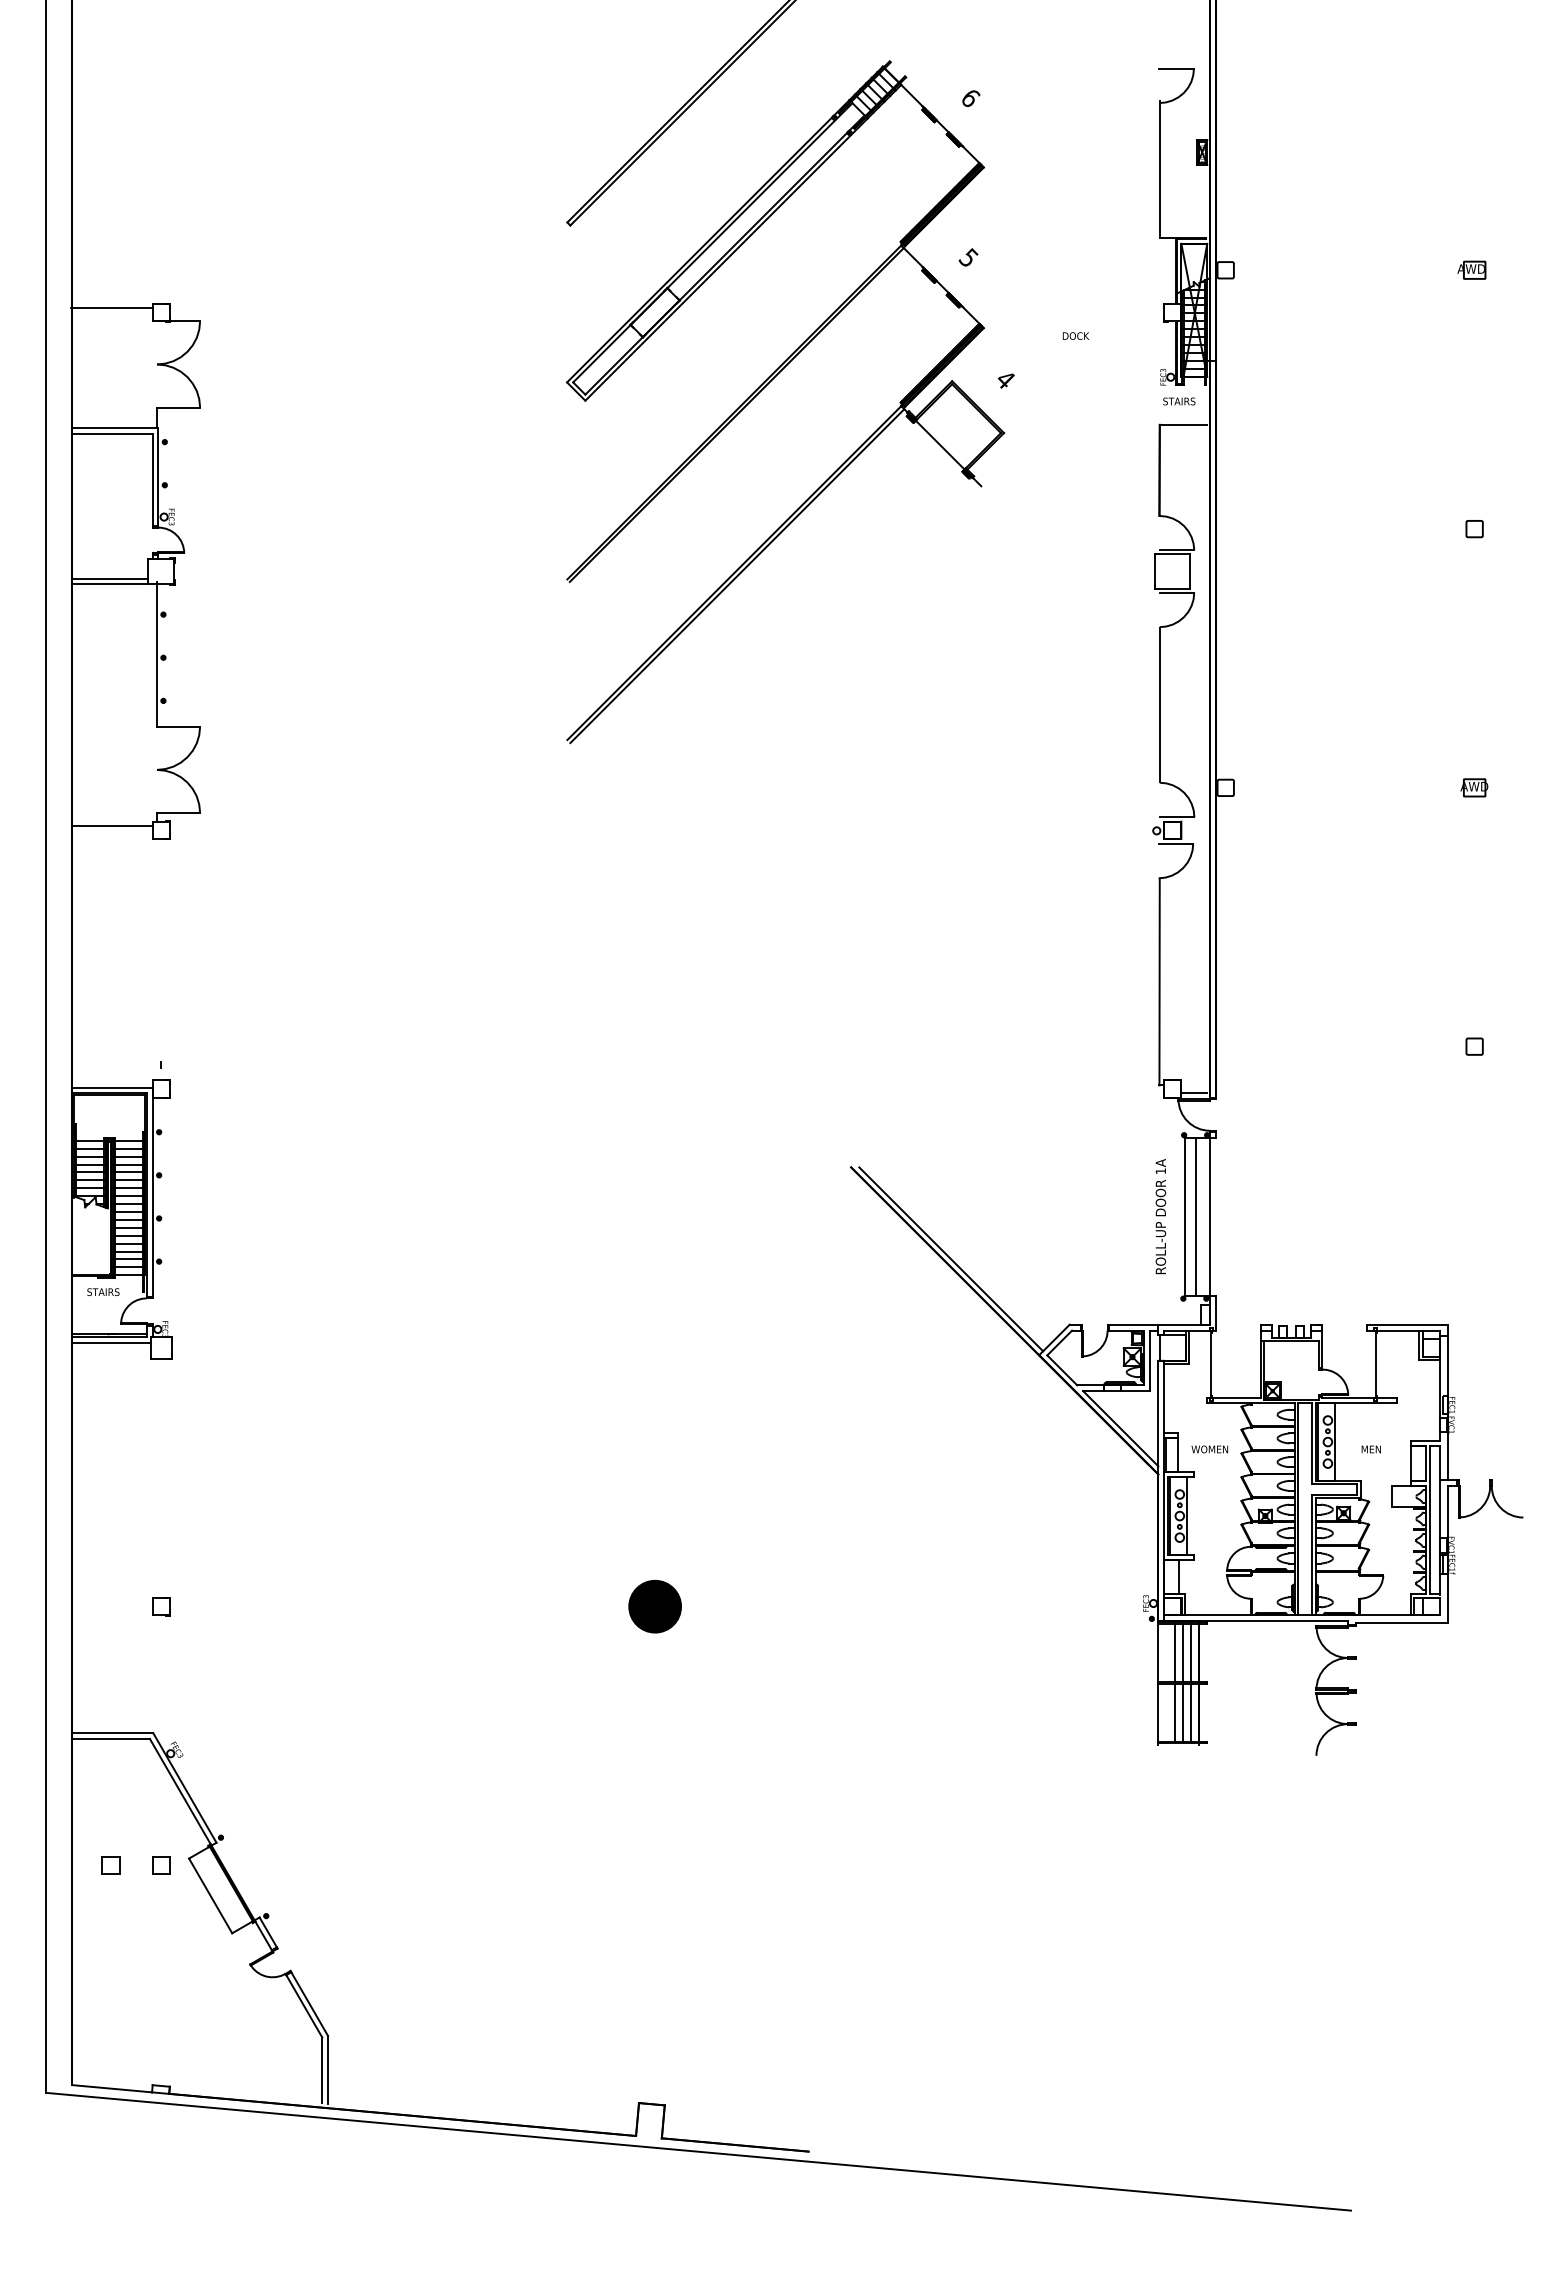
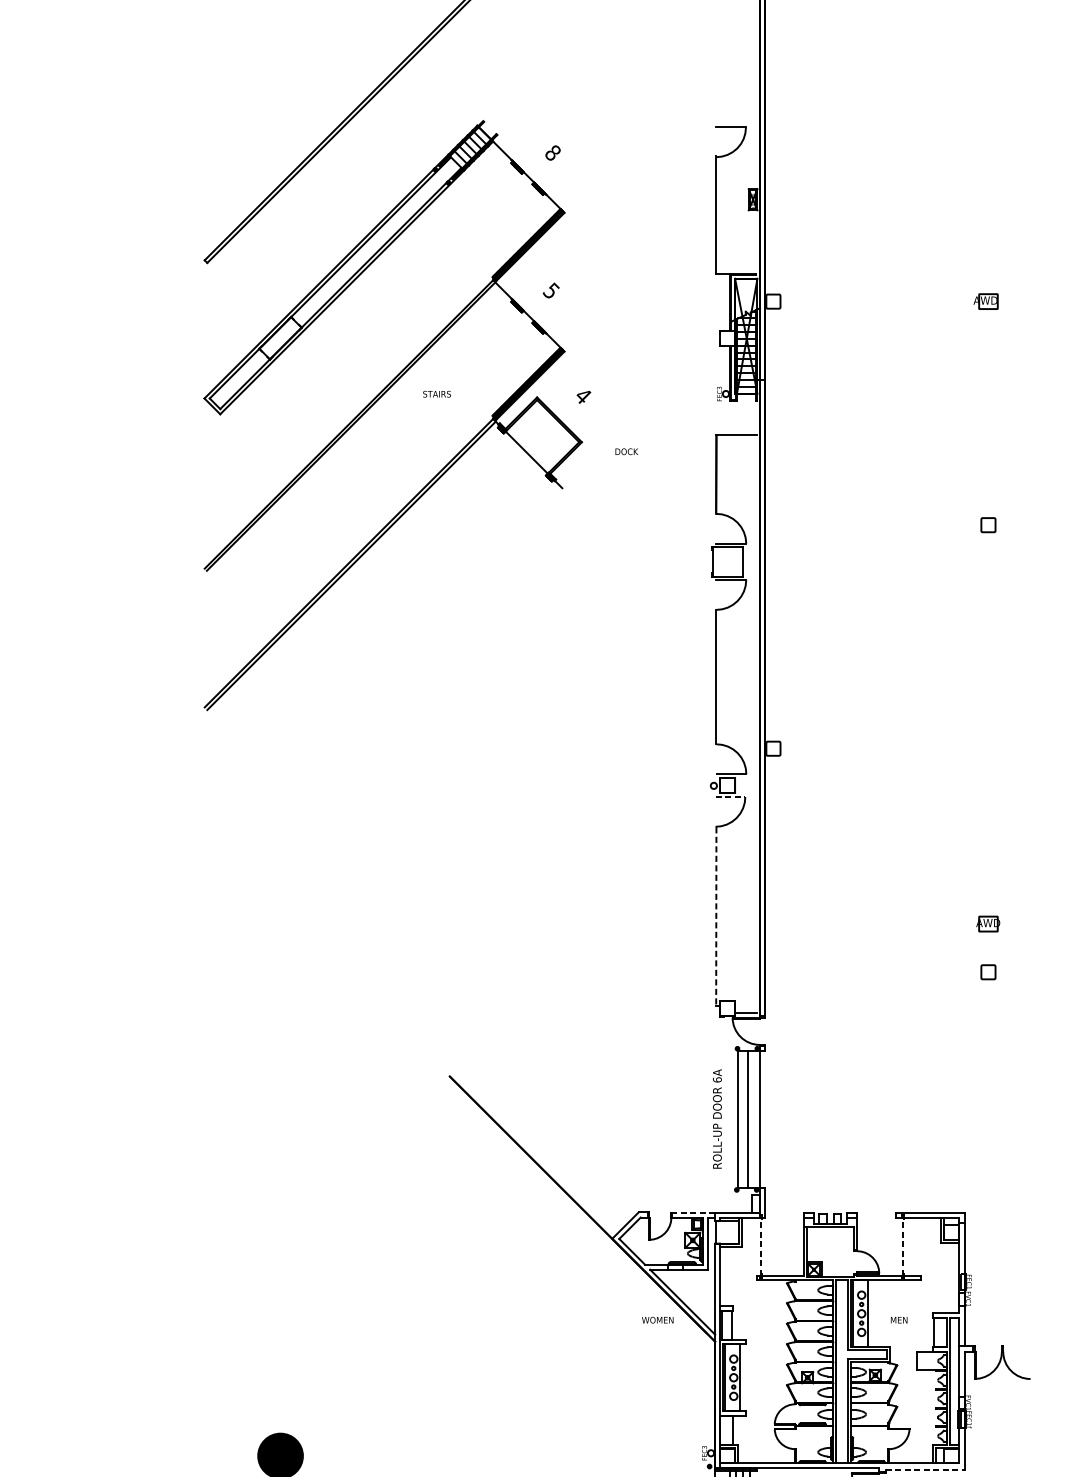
text: (970, 98) -> (552, 153), 6 -> 8
text: (1075, 335) -> (626, 451), moved
text: (1179, 401) -> (437, 394), moved
part: (1474, 787) -> (988, 923), moved
line: (1176, 843) -> (730, 796), solid -> dashed
line: (1159, 982) -> (716, 916), solid -> dashed
text: (1160, 1171) -> (717, 1080), 1A -> 6A
line: (951, 1259) -> (536, 1156), removed
line: (1133, 1324) -> (693, 1212), solid -> dashed
line: (1211, 1364) -> (761, 1246), solid -> dashed
line: (1375, 1364) -> (902, 1246), solid -> dashed
text: (1209, 1449) -> (657, 1320), moved
line: (1402, 1622) -> (926, 1469), solid -> dashed

